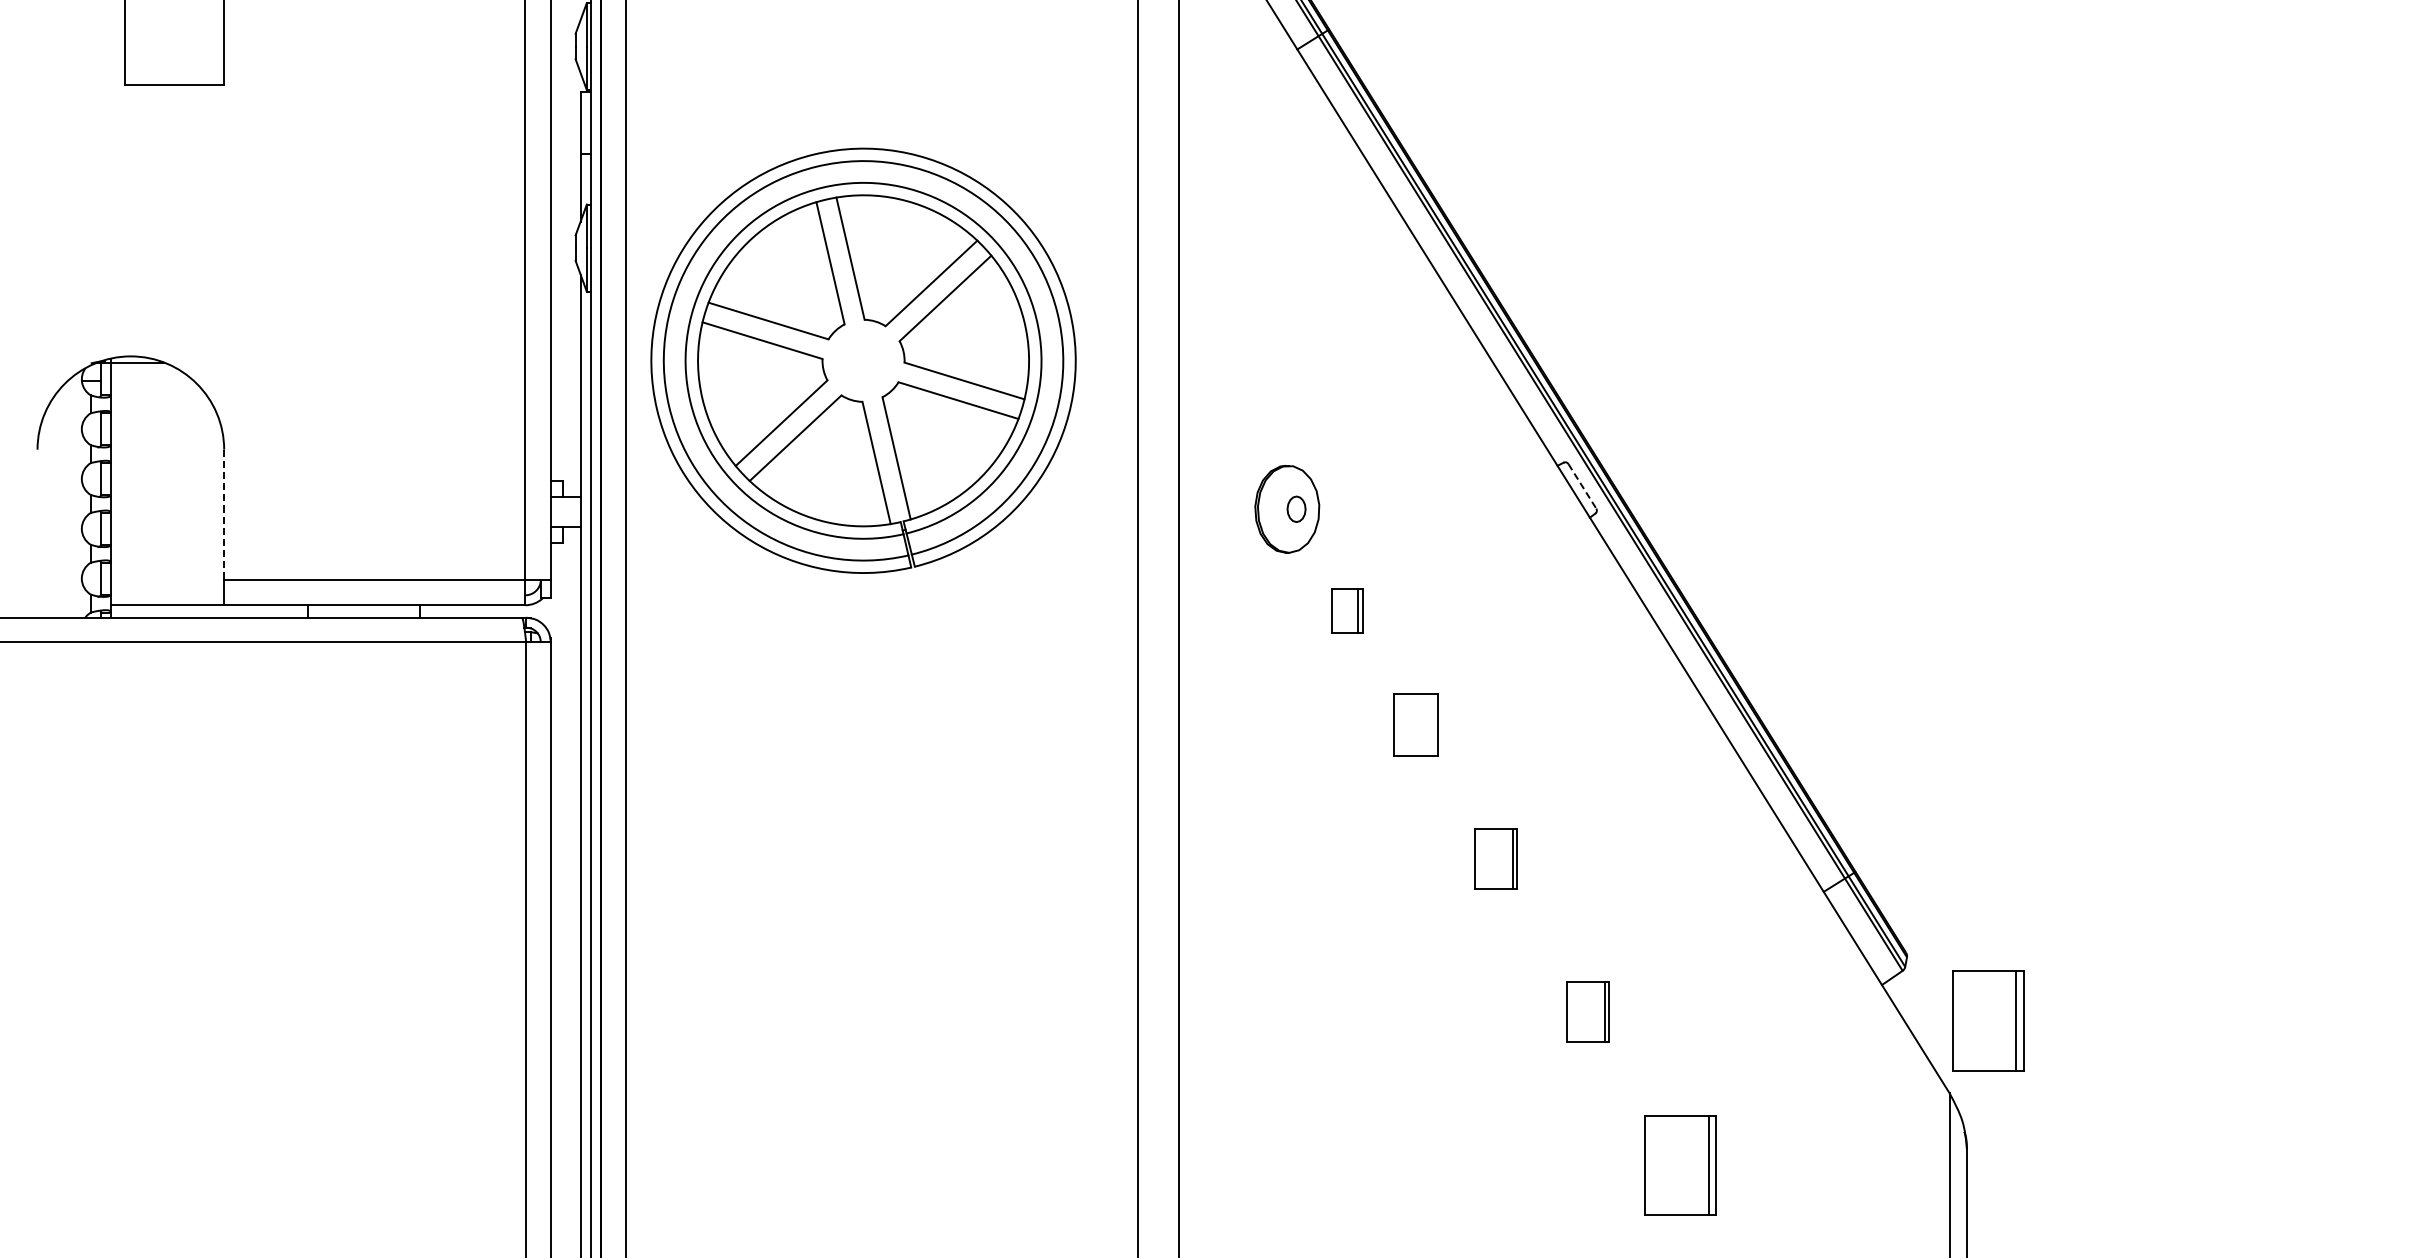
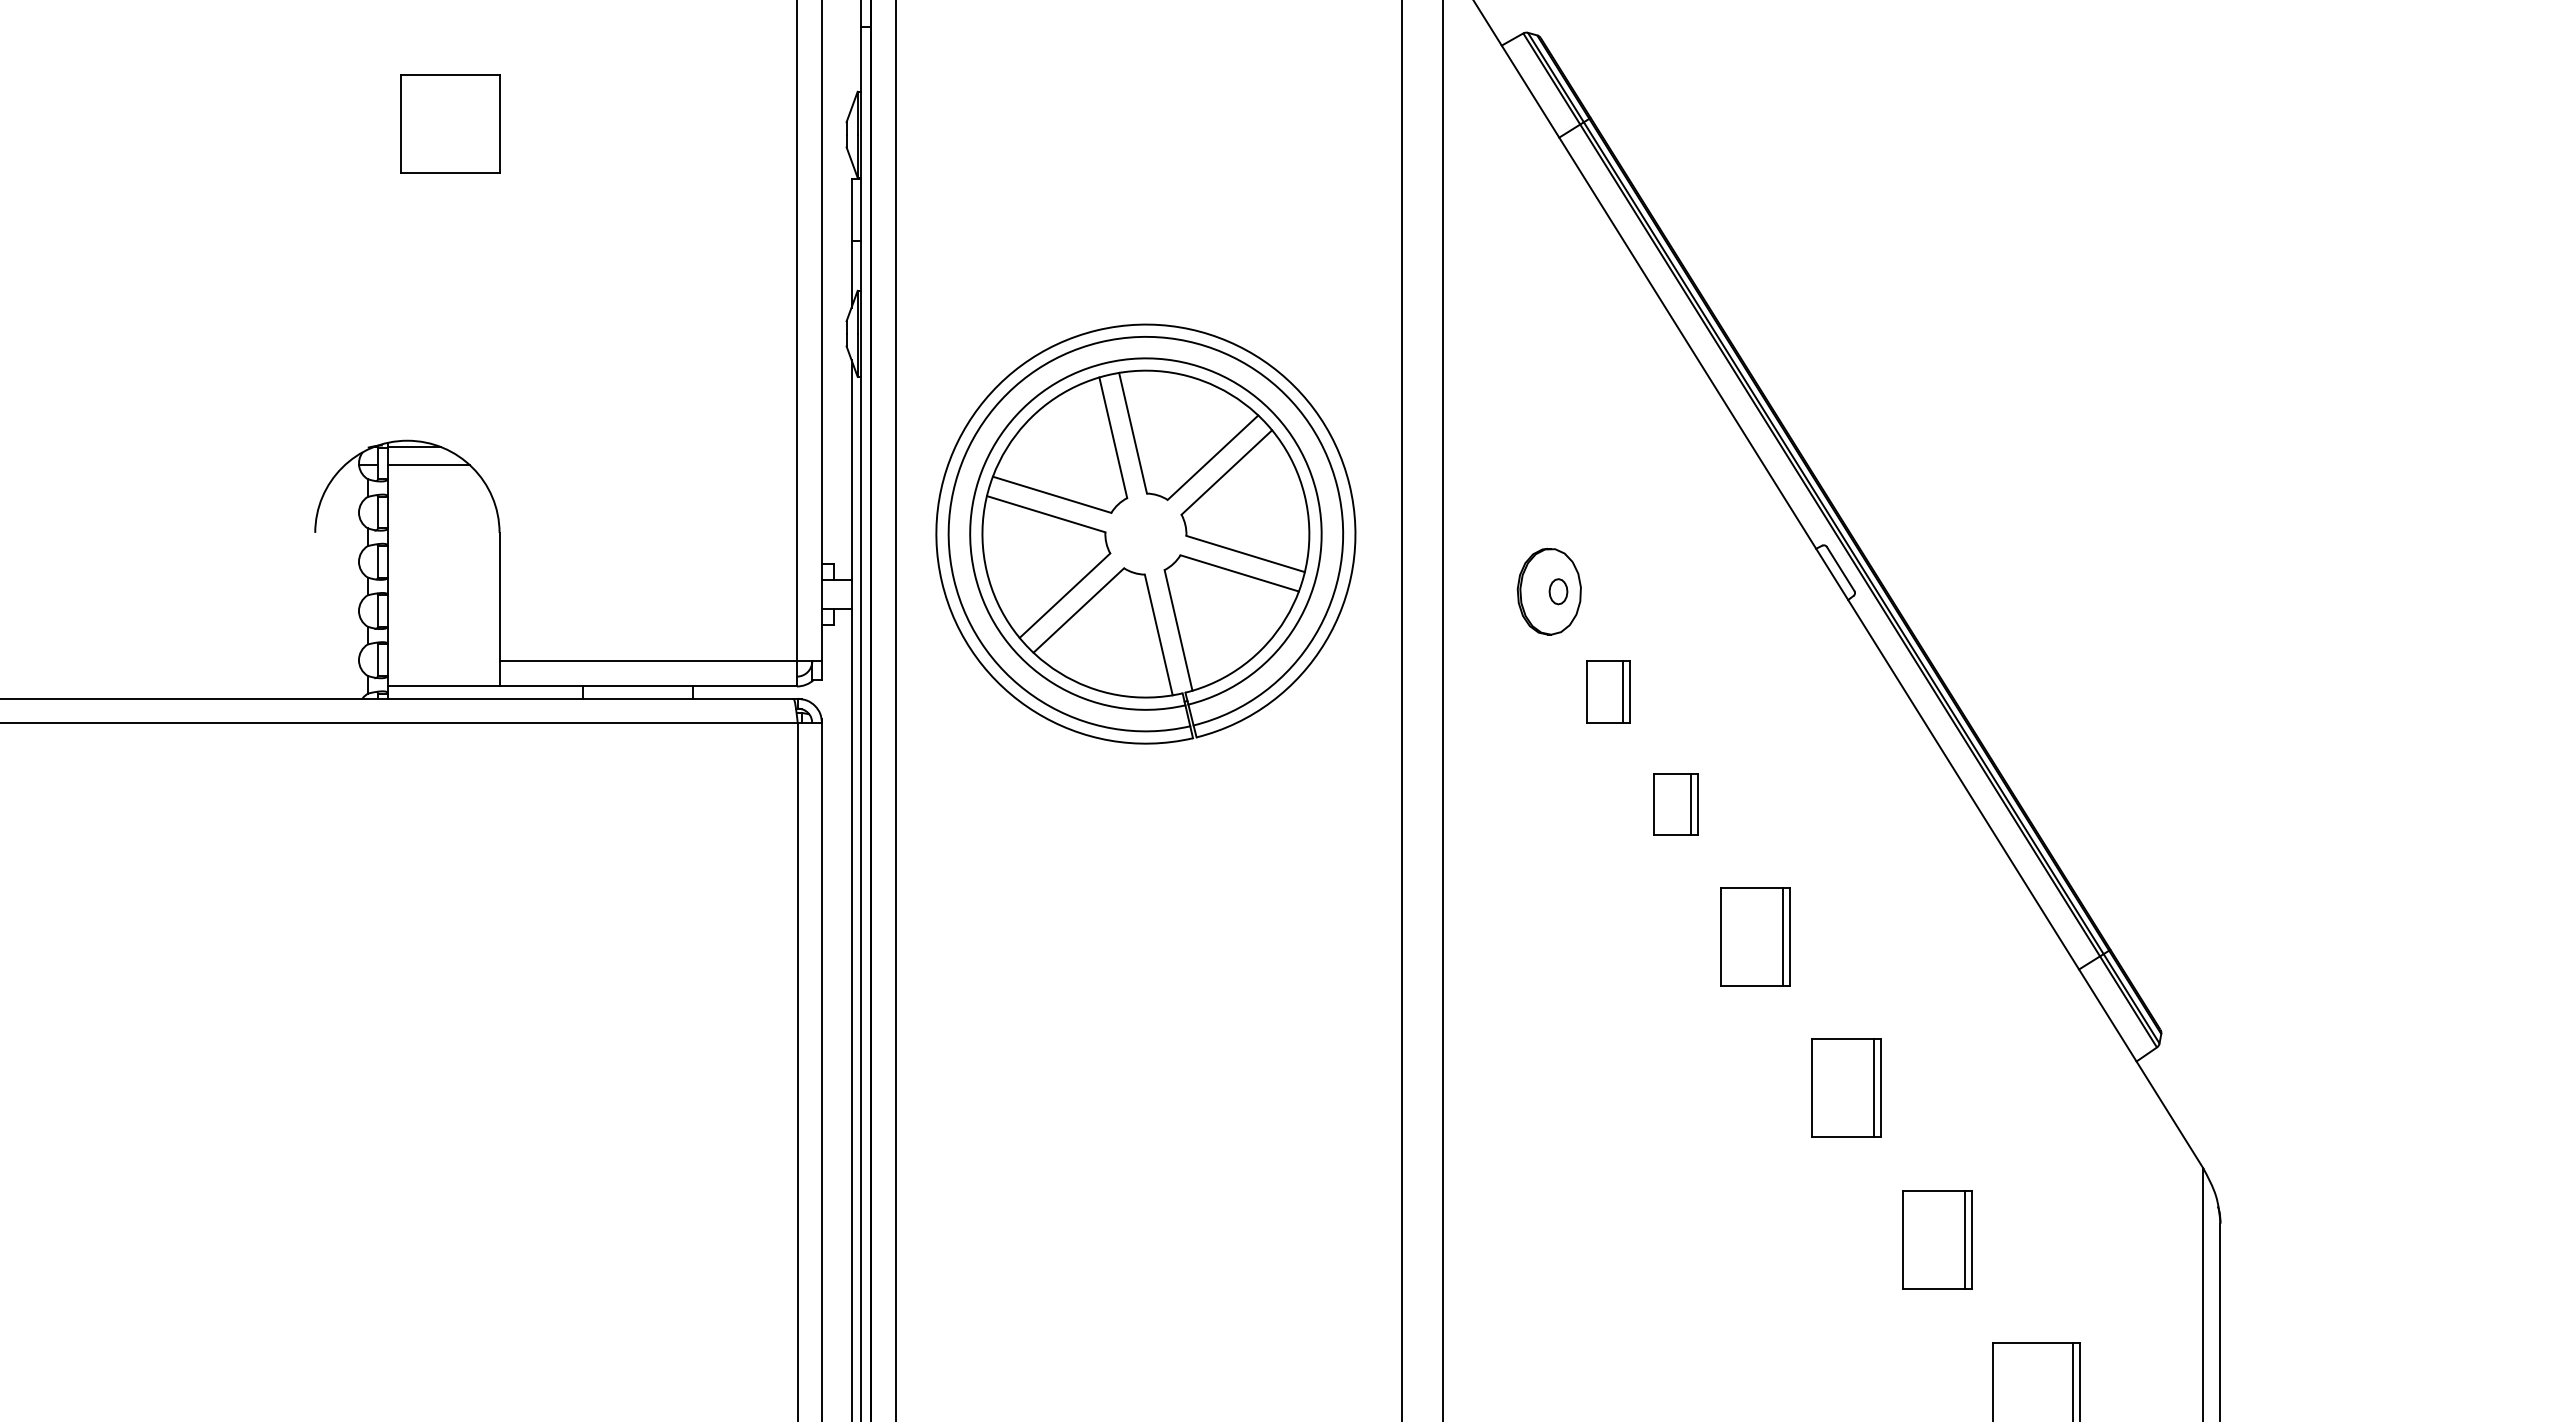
part: (863, 360) -> (1145, 533), moved
line: (152, 381) -> (428, 465), added
line: (1582, 486) -> (1840, 569), dashed -> solid
line: (224, 515) -> (499, 597), dashed -> solid
part: (1347, 610) -> (1608, 691), size x1.43
line: (1430, 724) -> (1690, 804), added
part: (1496, 858) -> (1755, 936), size x1.67
part: (1588, 1011) -> (1846, 1087), size x1.67
part: (1988, 1020) -> (2241, 1096), removed

